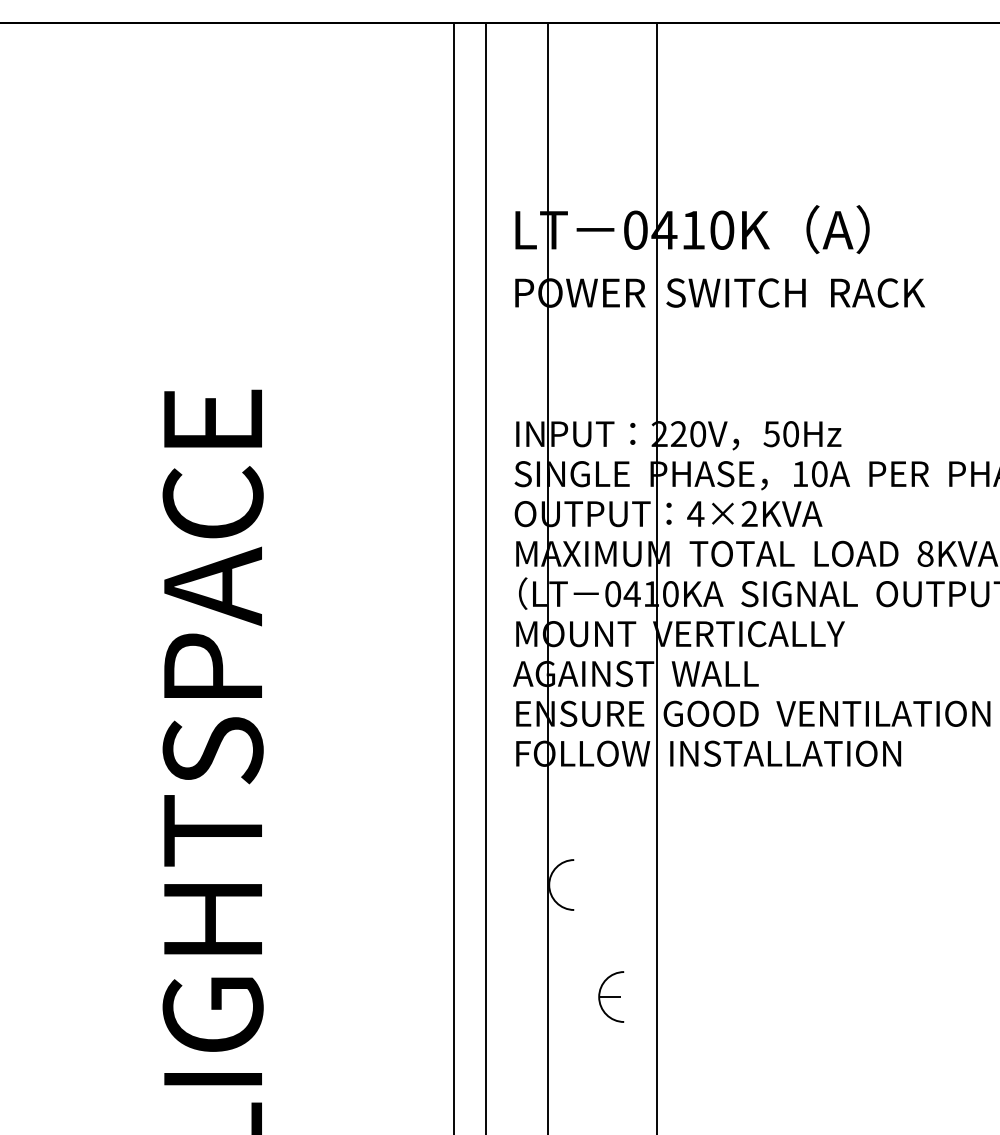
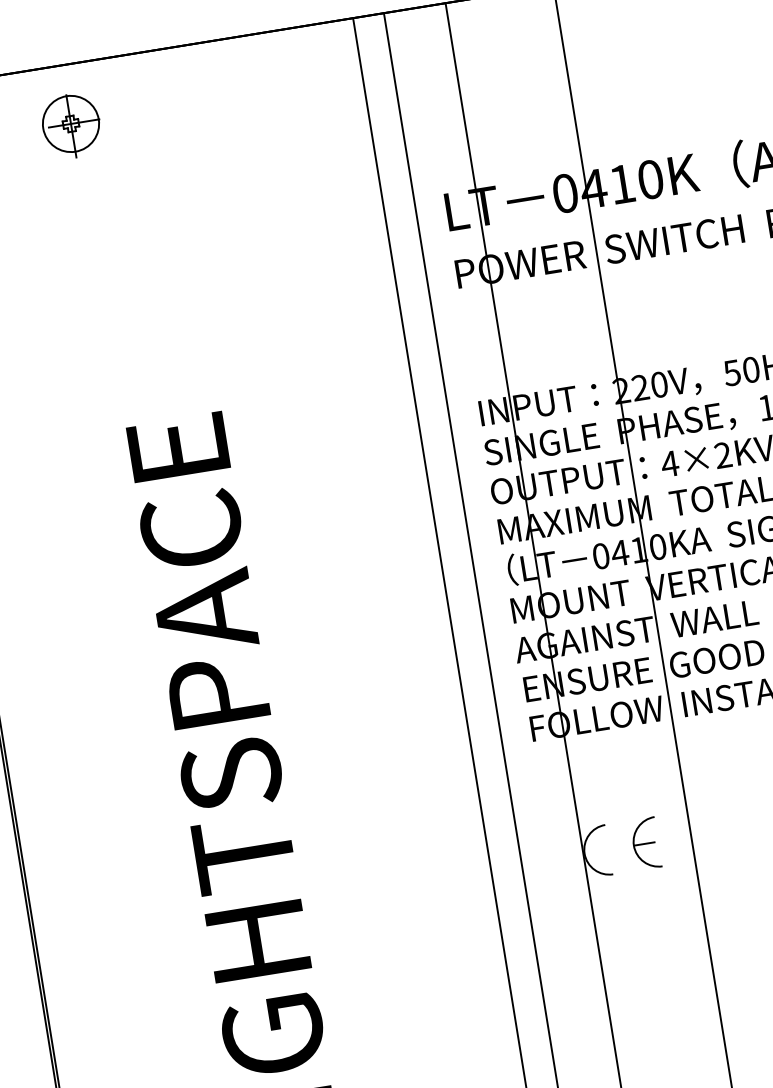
part: (158, 85) -> (71, 126), added
part: (611, 996) -> (646, 843), moved

